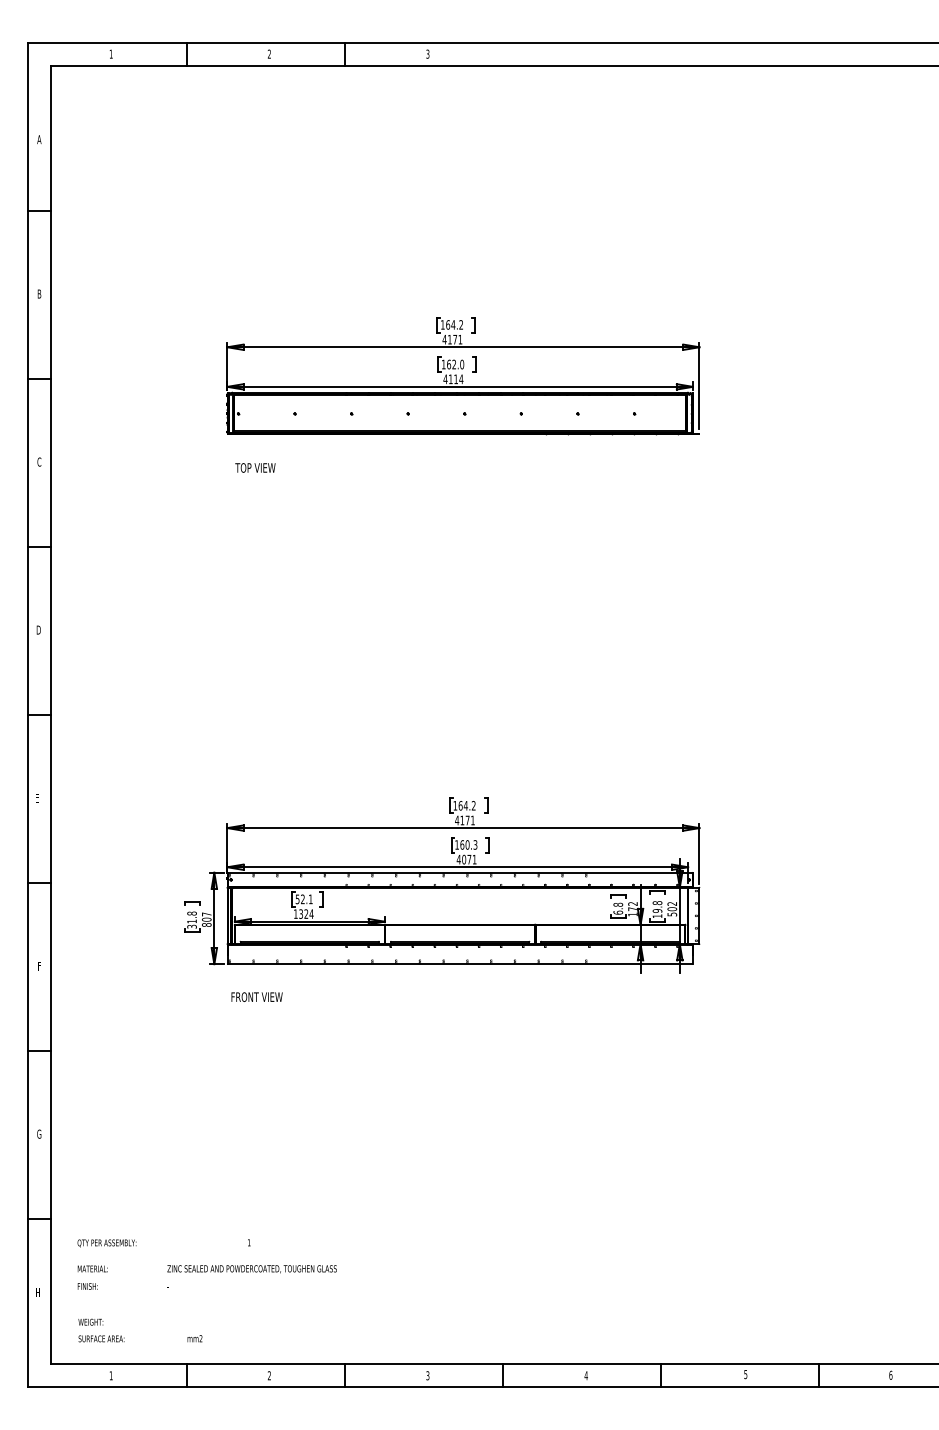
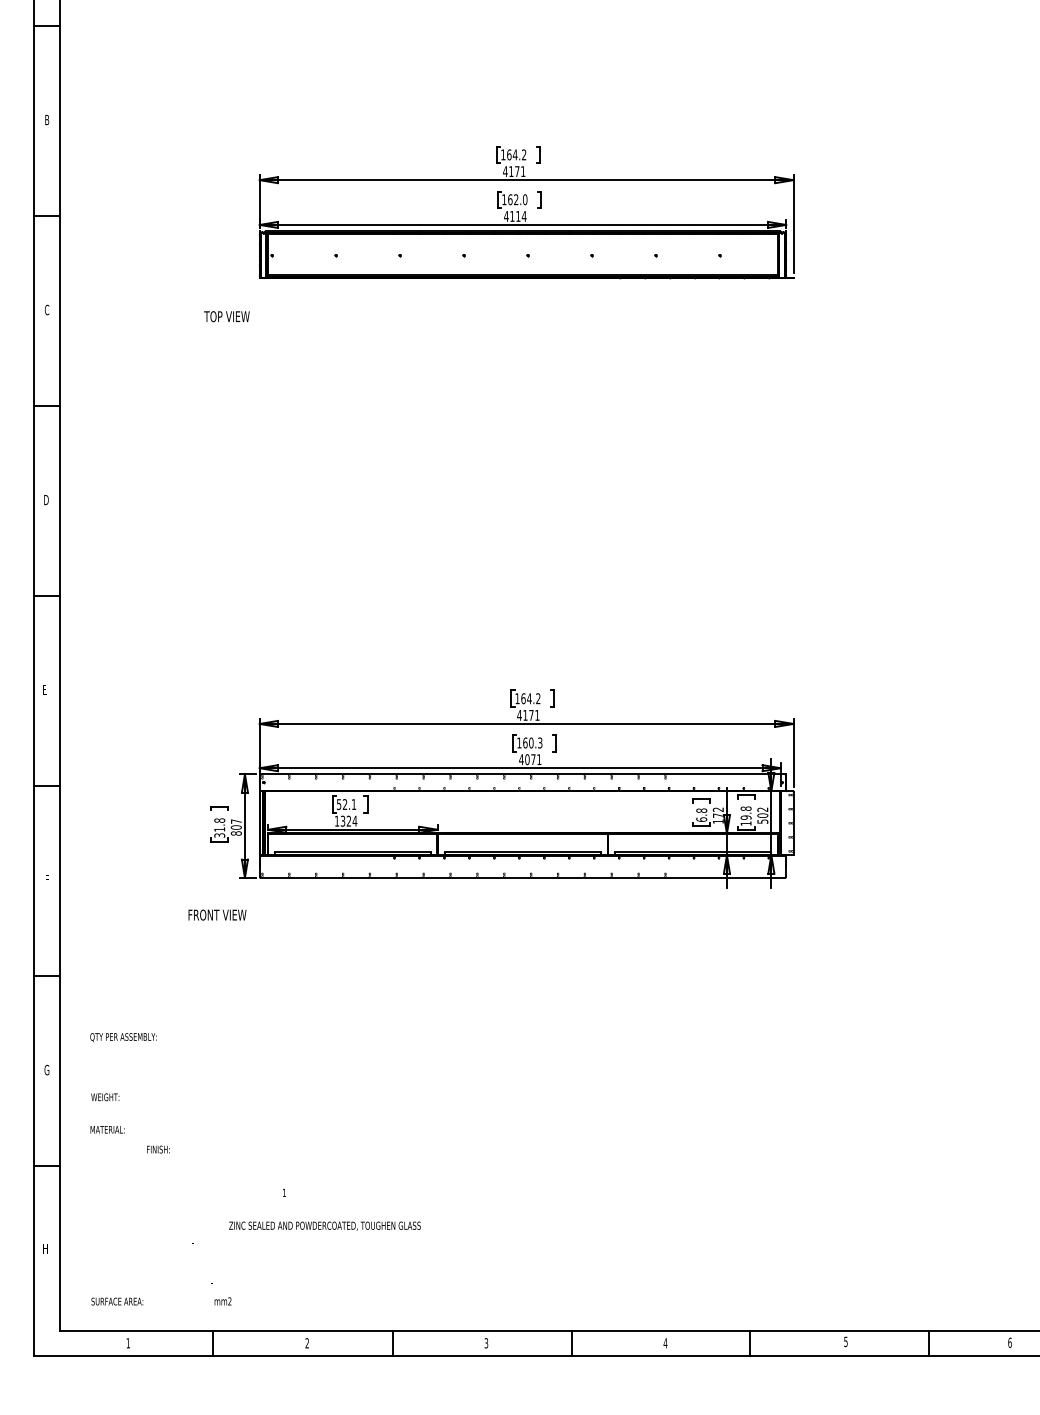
text: (255, 467) -> (227, 316), moved
text: (256, 996) -> (216, 914), moved
text: (106, 1243) -> (122, 1037), moved
text: (92, 1268) -> (107, 1129), moved
text: (251, 1269) -> (324, 1226), moved
text: (87, 1286) -> (158, 1149), moved
text: (90, 1321) -> (104, 1096), moved

